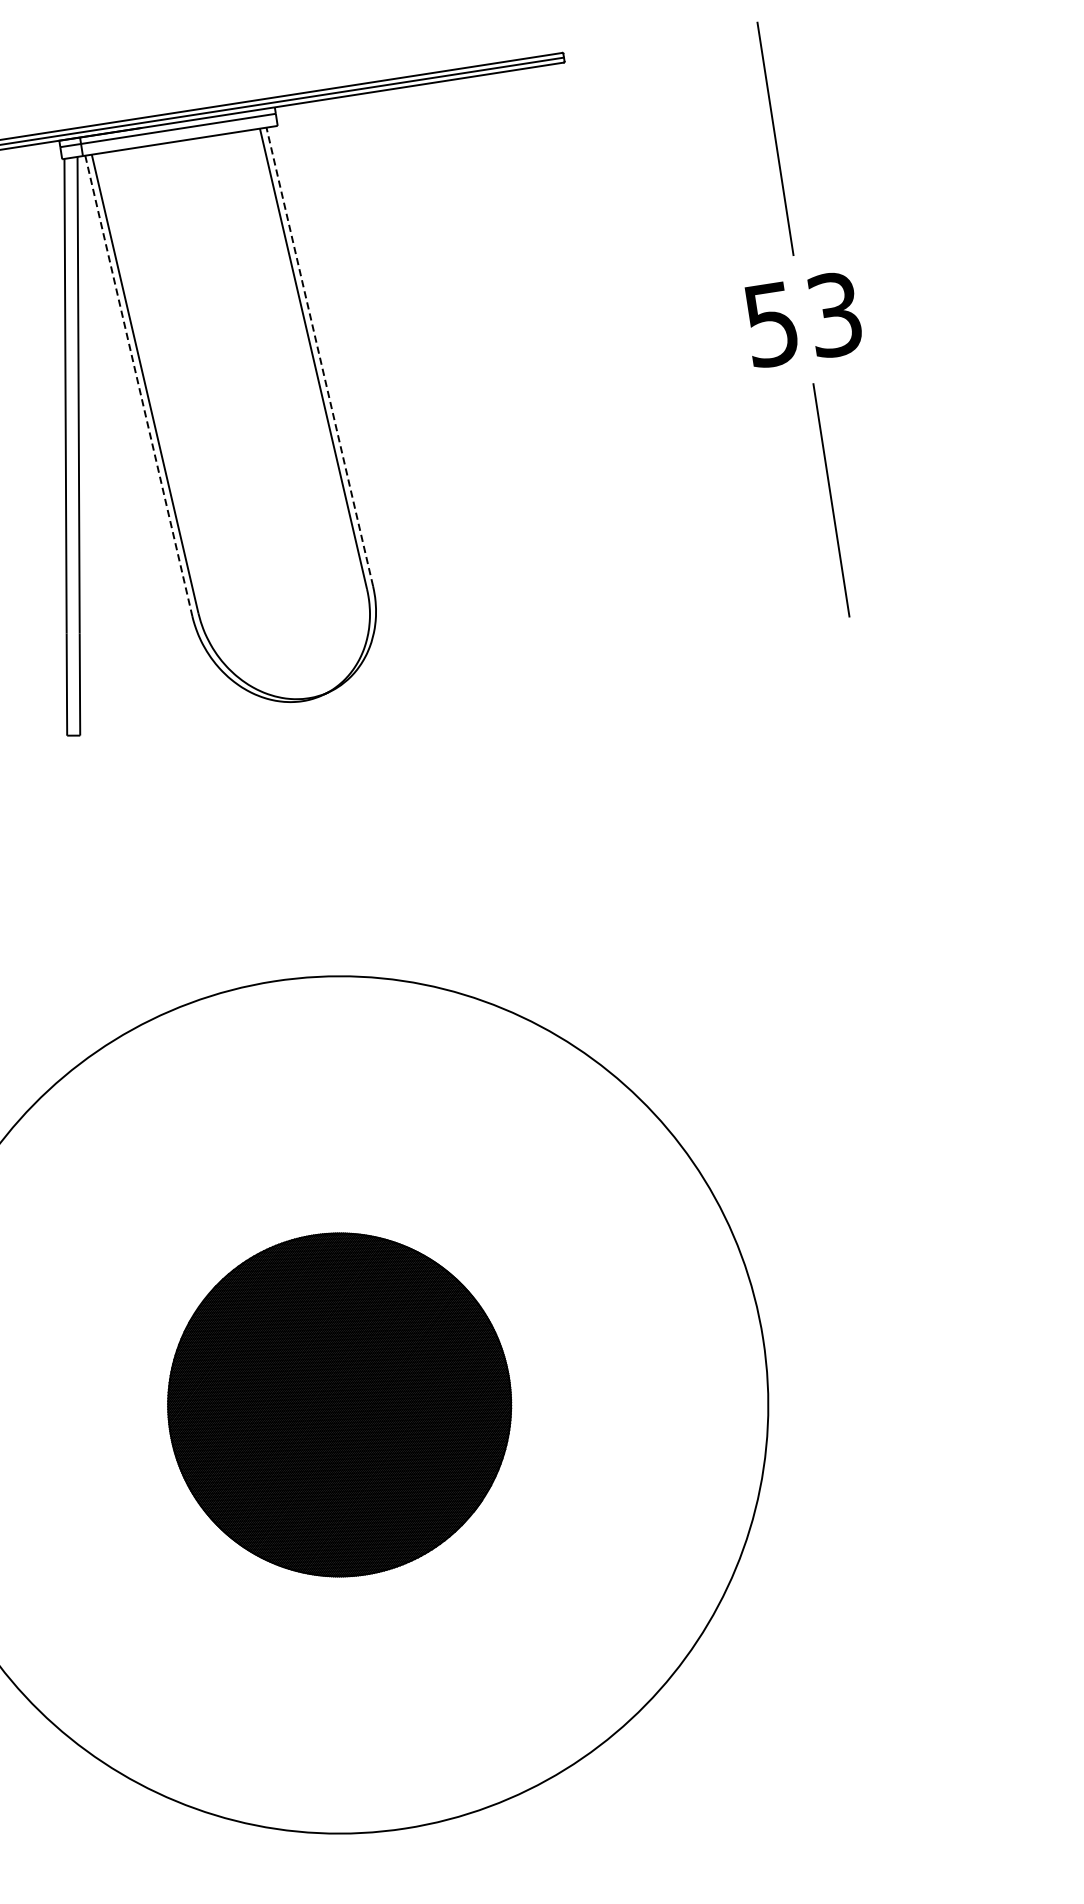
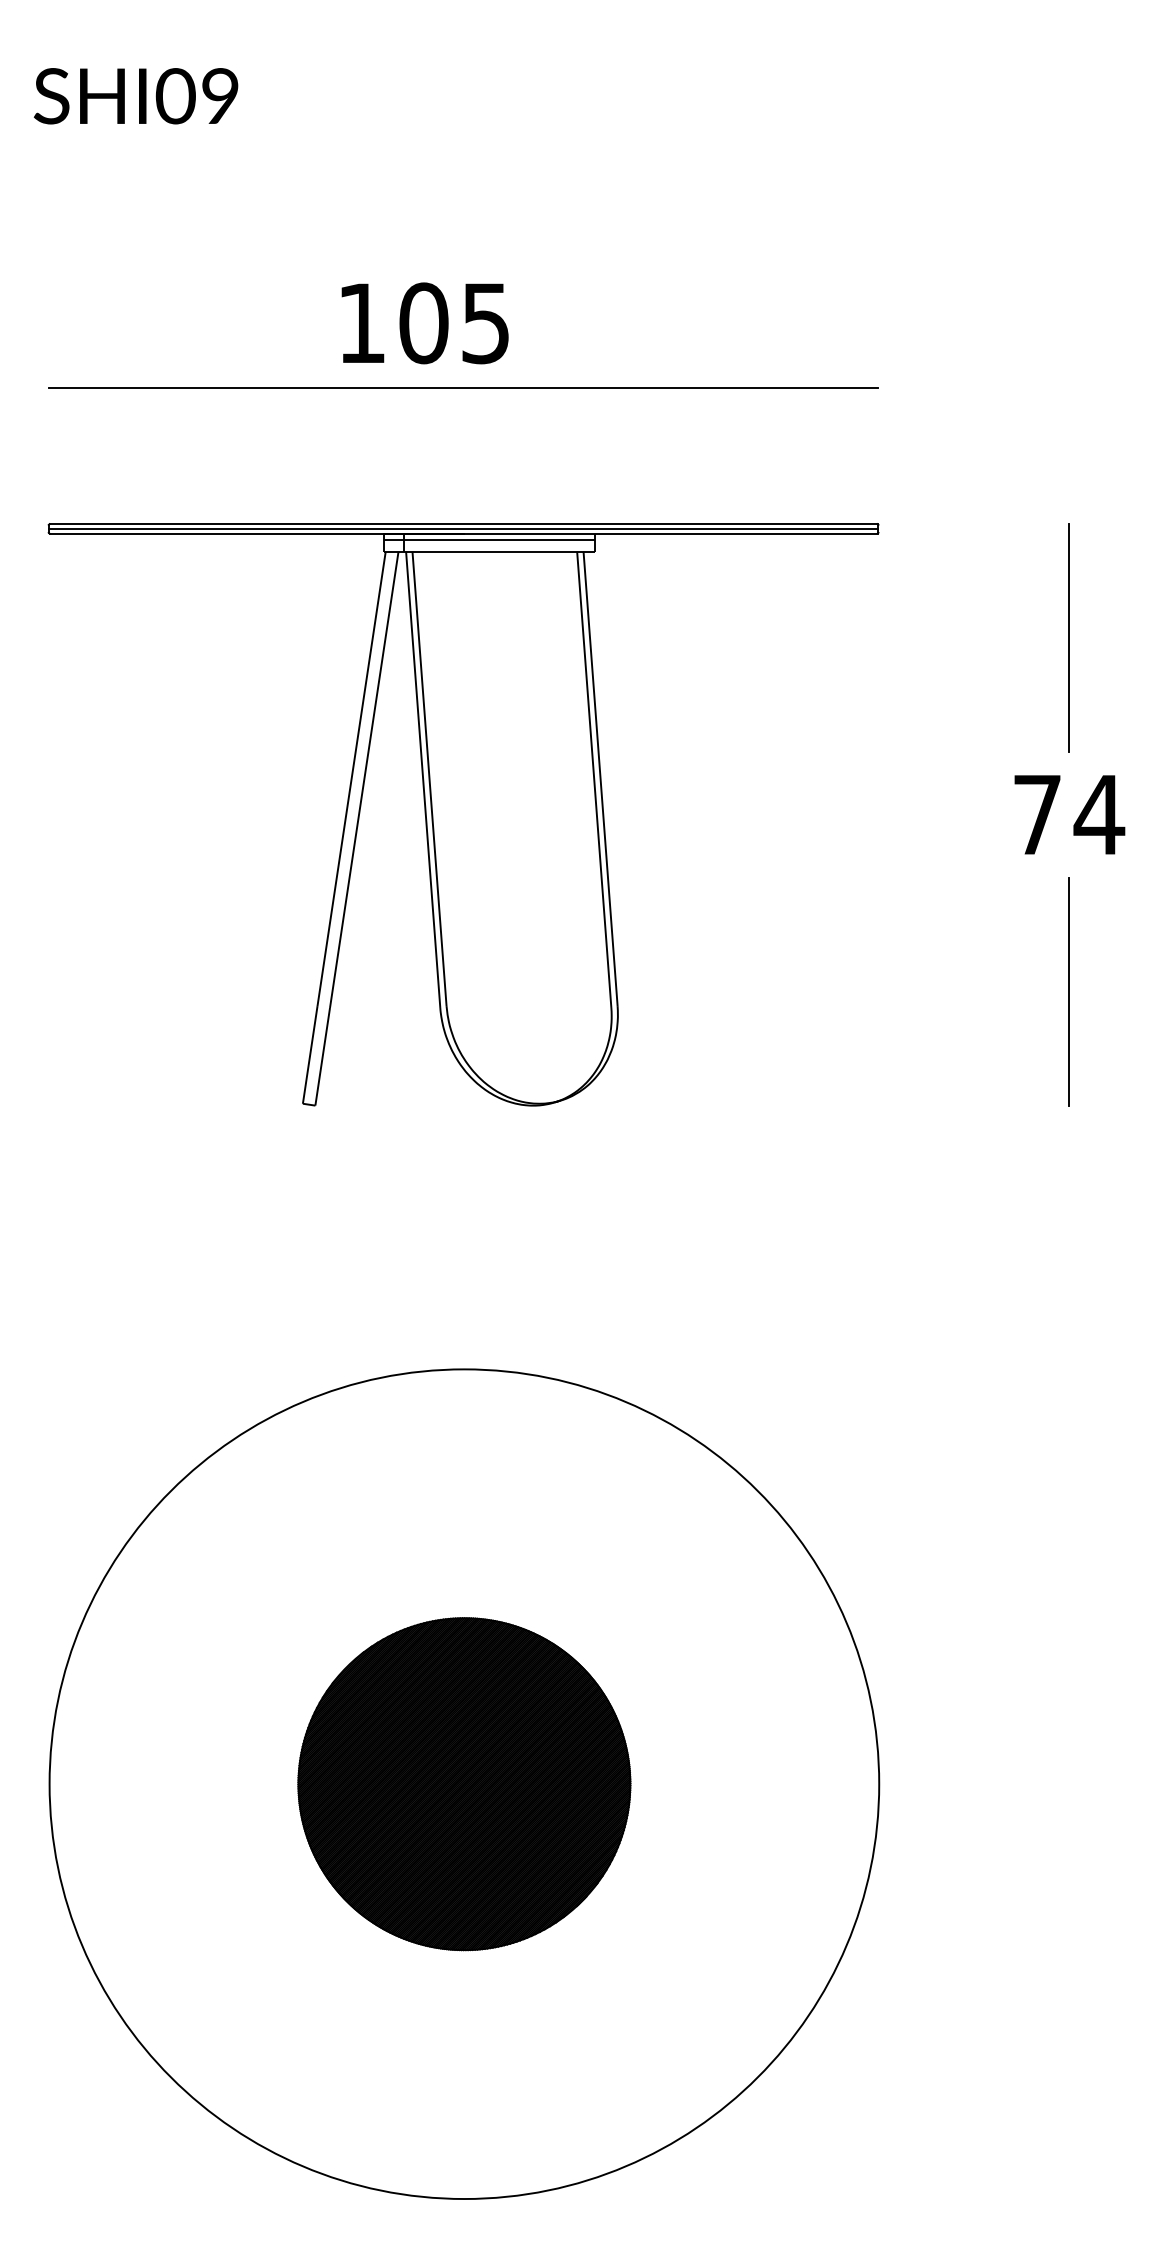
text: (804, 319) -> (1069, 814), 53 -> 74
line: (319, 356) -> (600, 778), dashed -> solid
line: (139, 385) -> (423, 779), dashed -> solid

